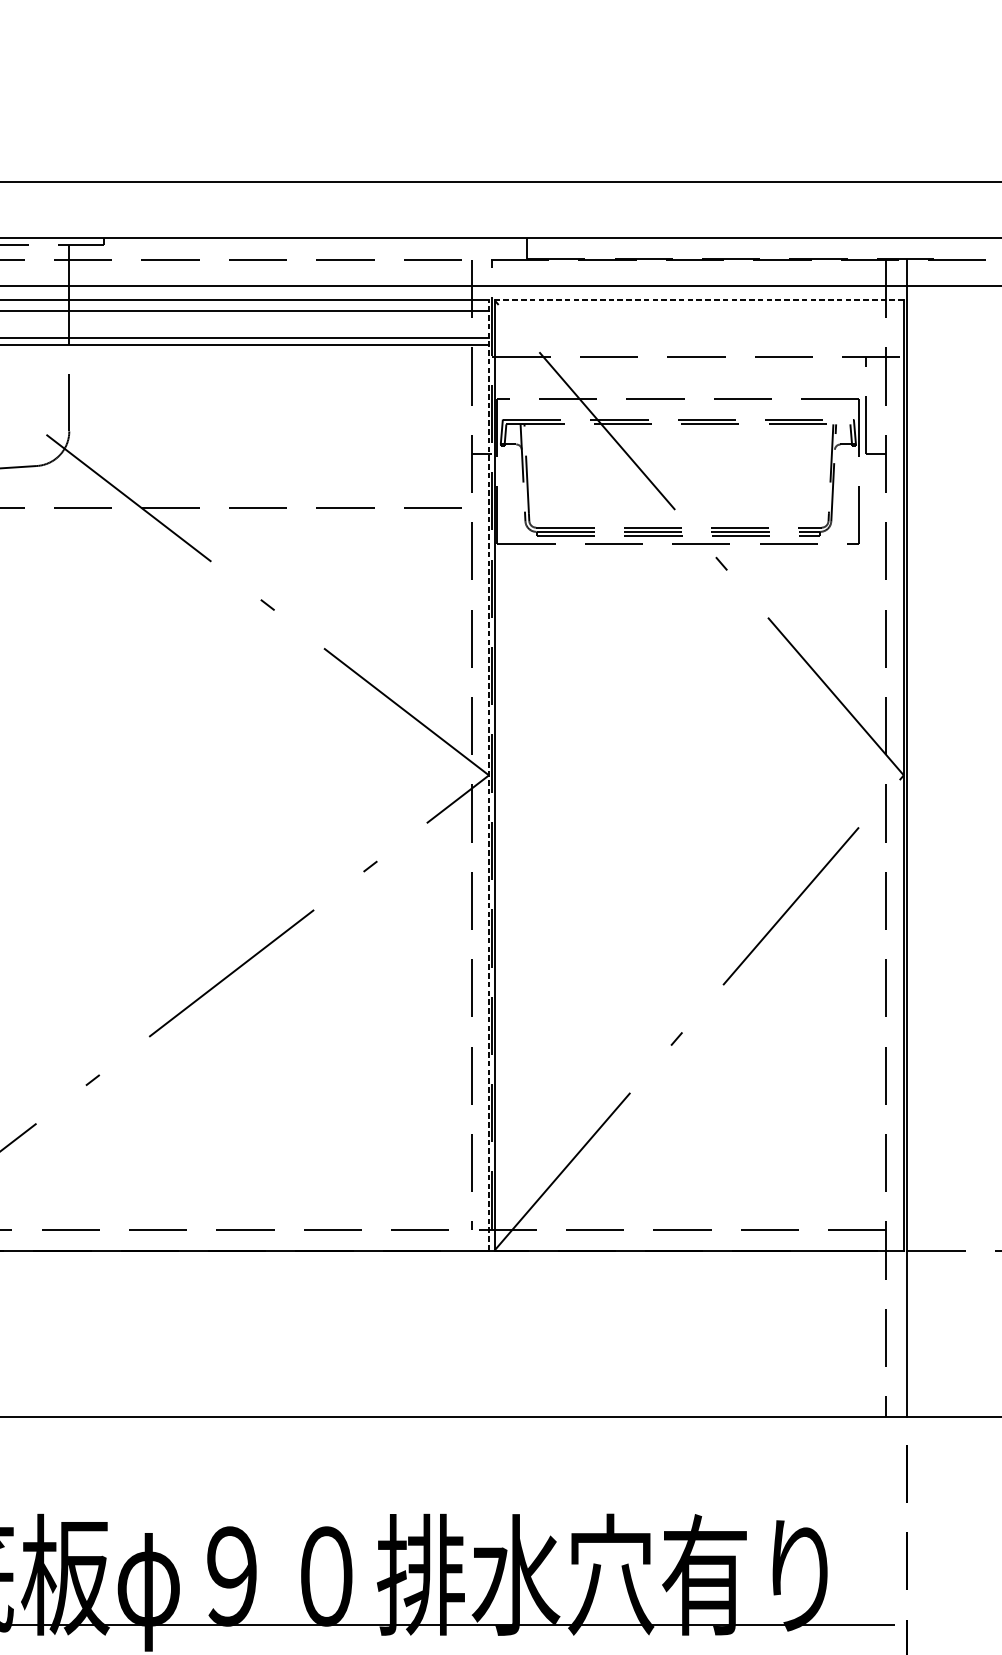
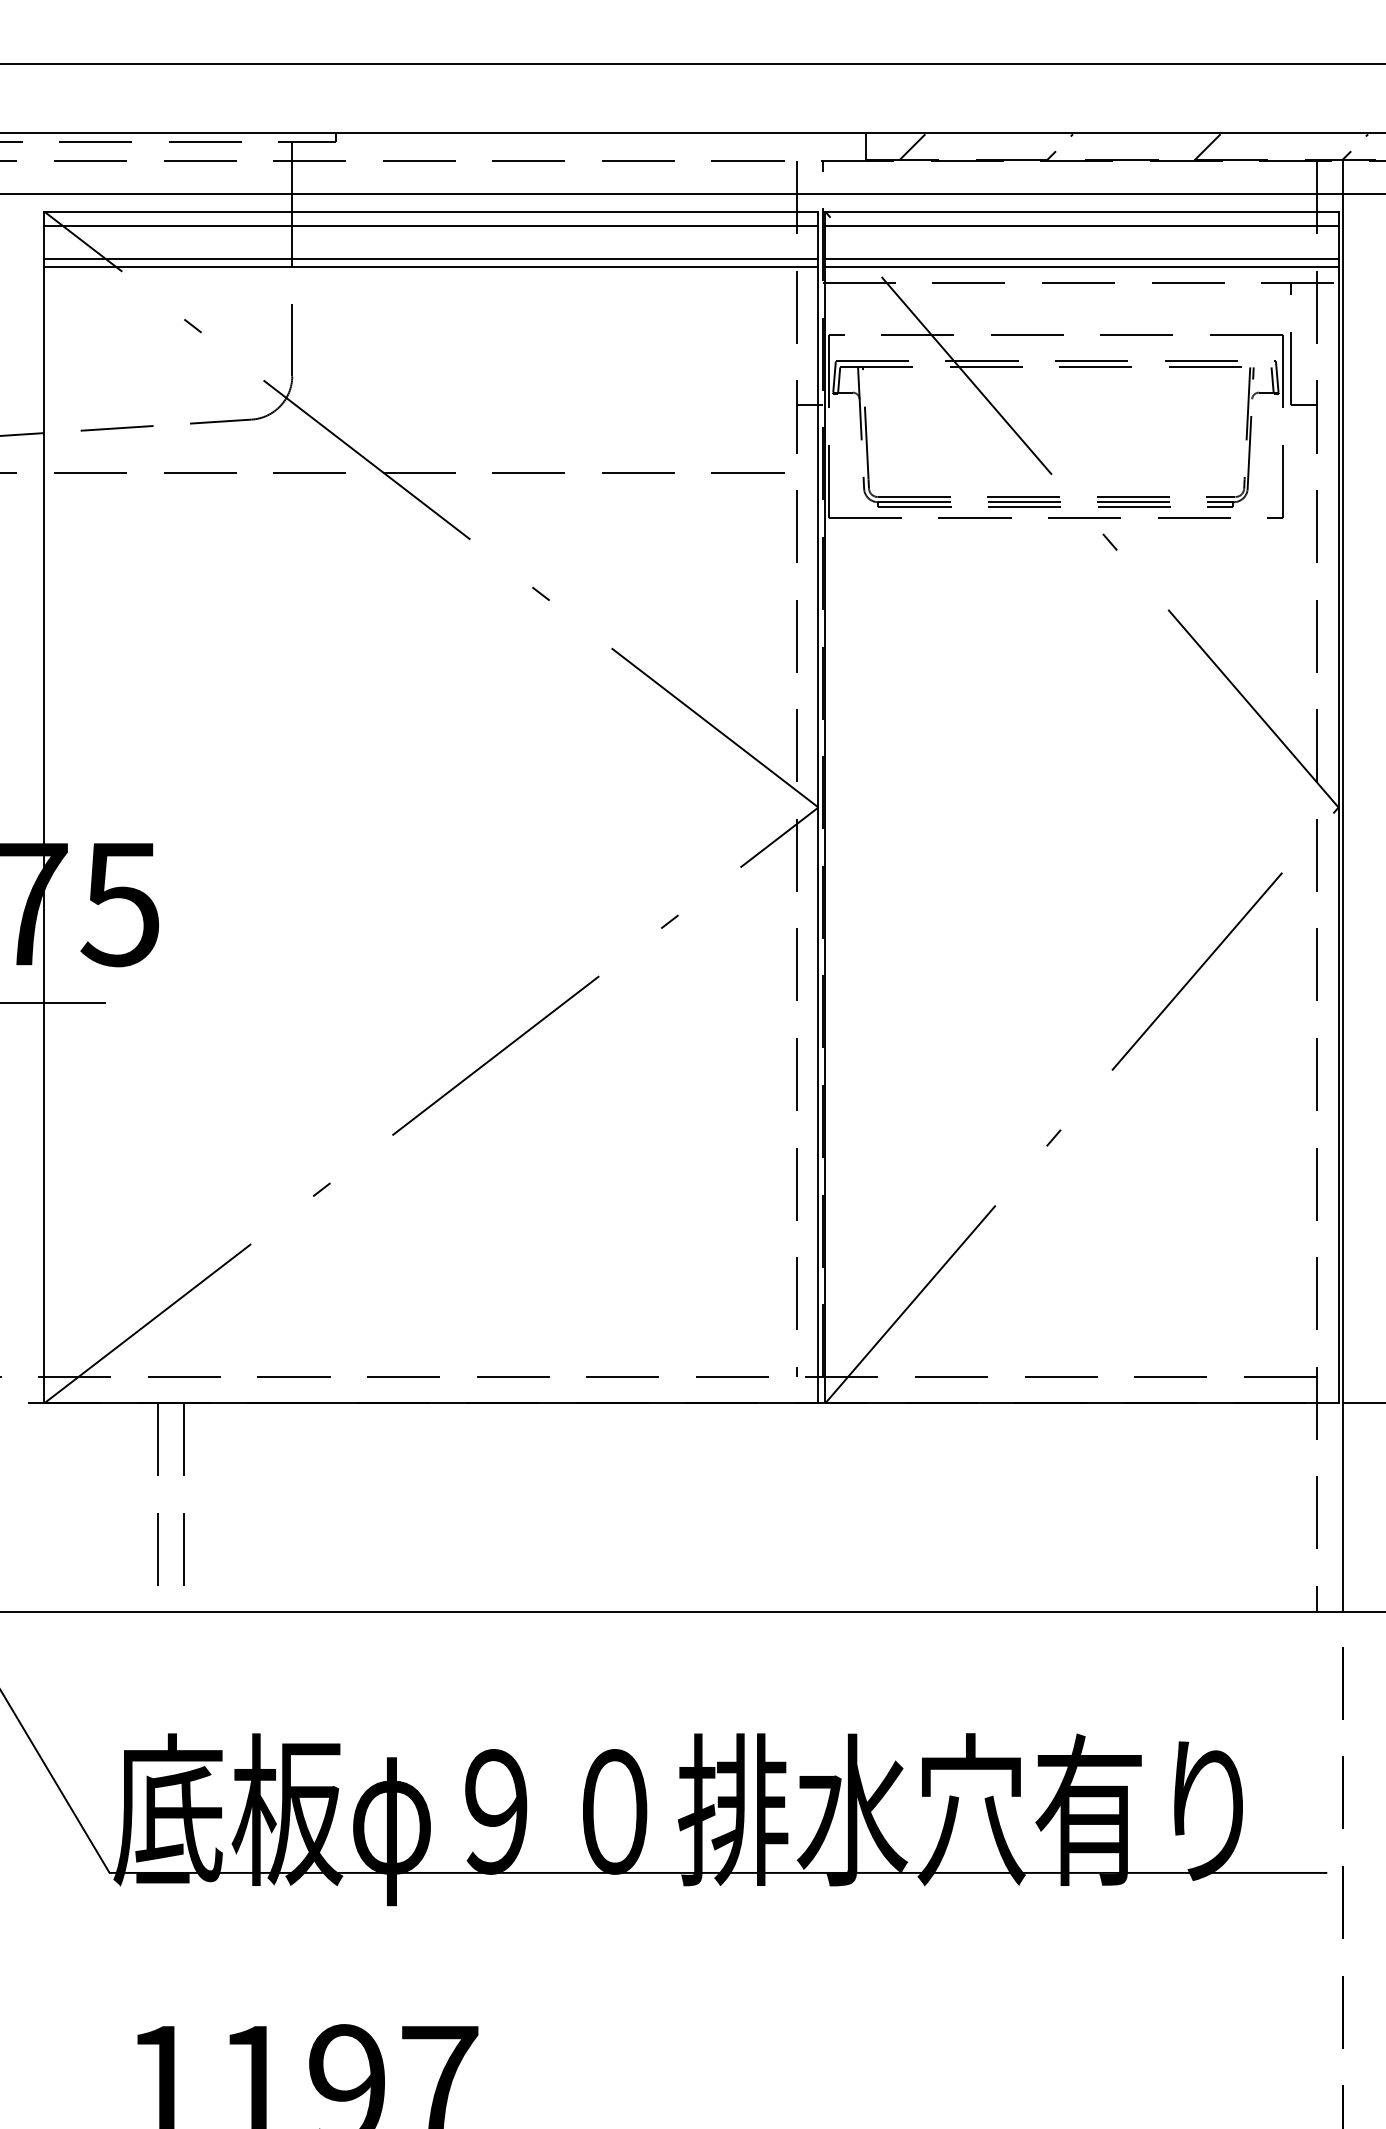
hatch: (740, 248) -> (1133, 147), added
line: (698, 300) -> (1081, 211), dashed -> solid
line: (698, 311) -> (1081, 225), added
line: (698, 337) -> (1081, 258), added
line: (698, 344) -> (1081, 267), added
line: (489, 775) -> (818, 807), dashed -> solid

